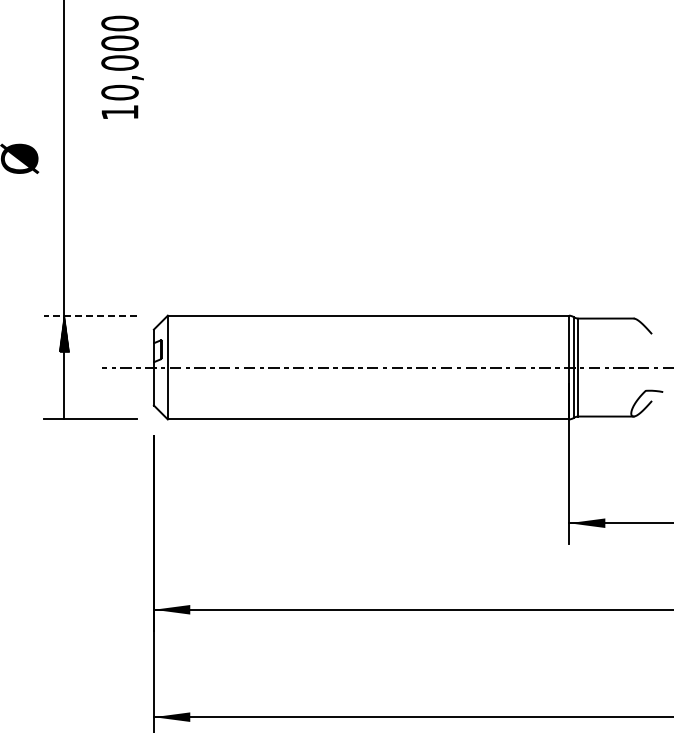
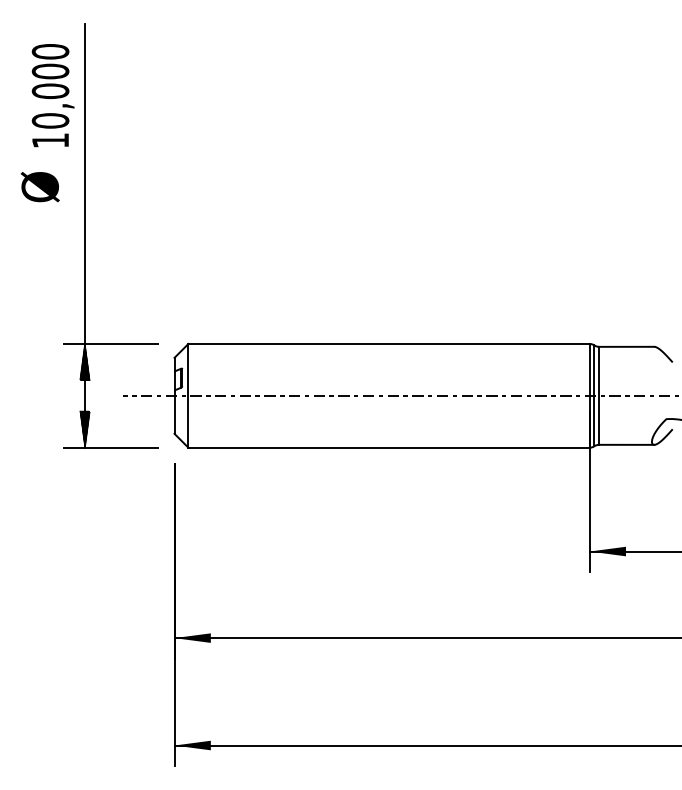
text: (121, 67) -> (52, 95), moved
line: (90, 315) -> (111, 343), dashed -> solid
hatch: (63, 401) -> (84, 429), added

